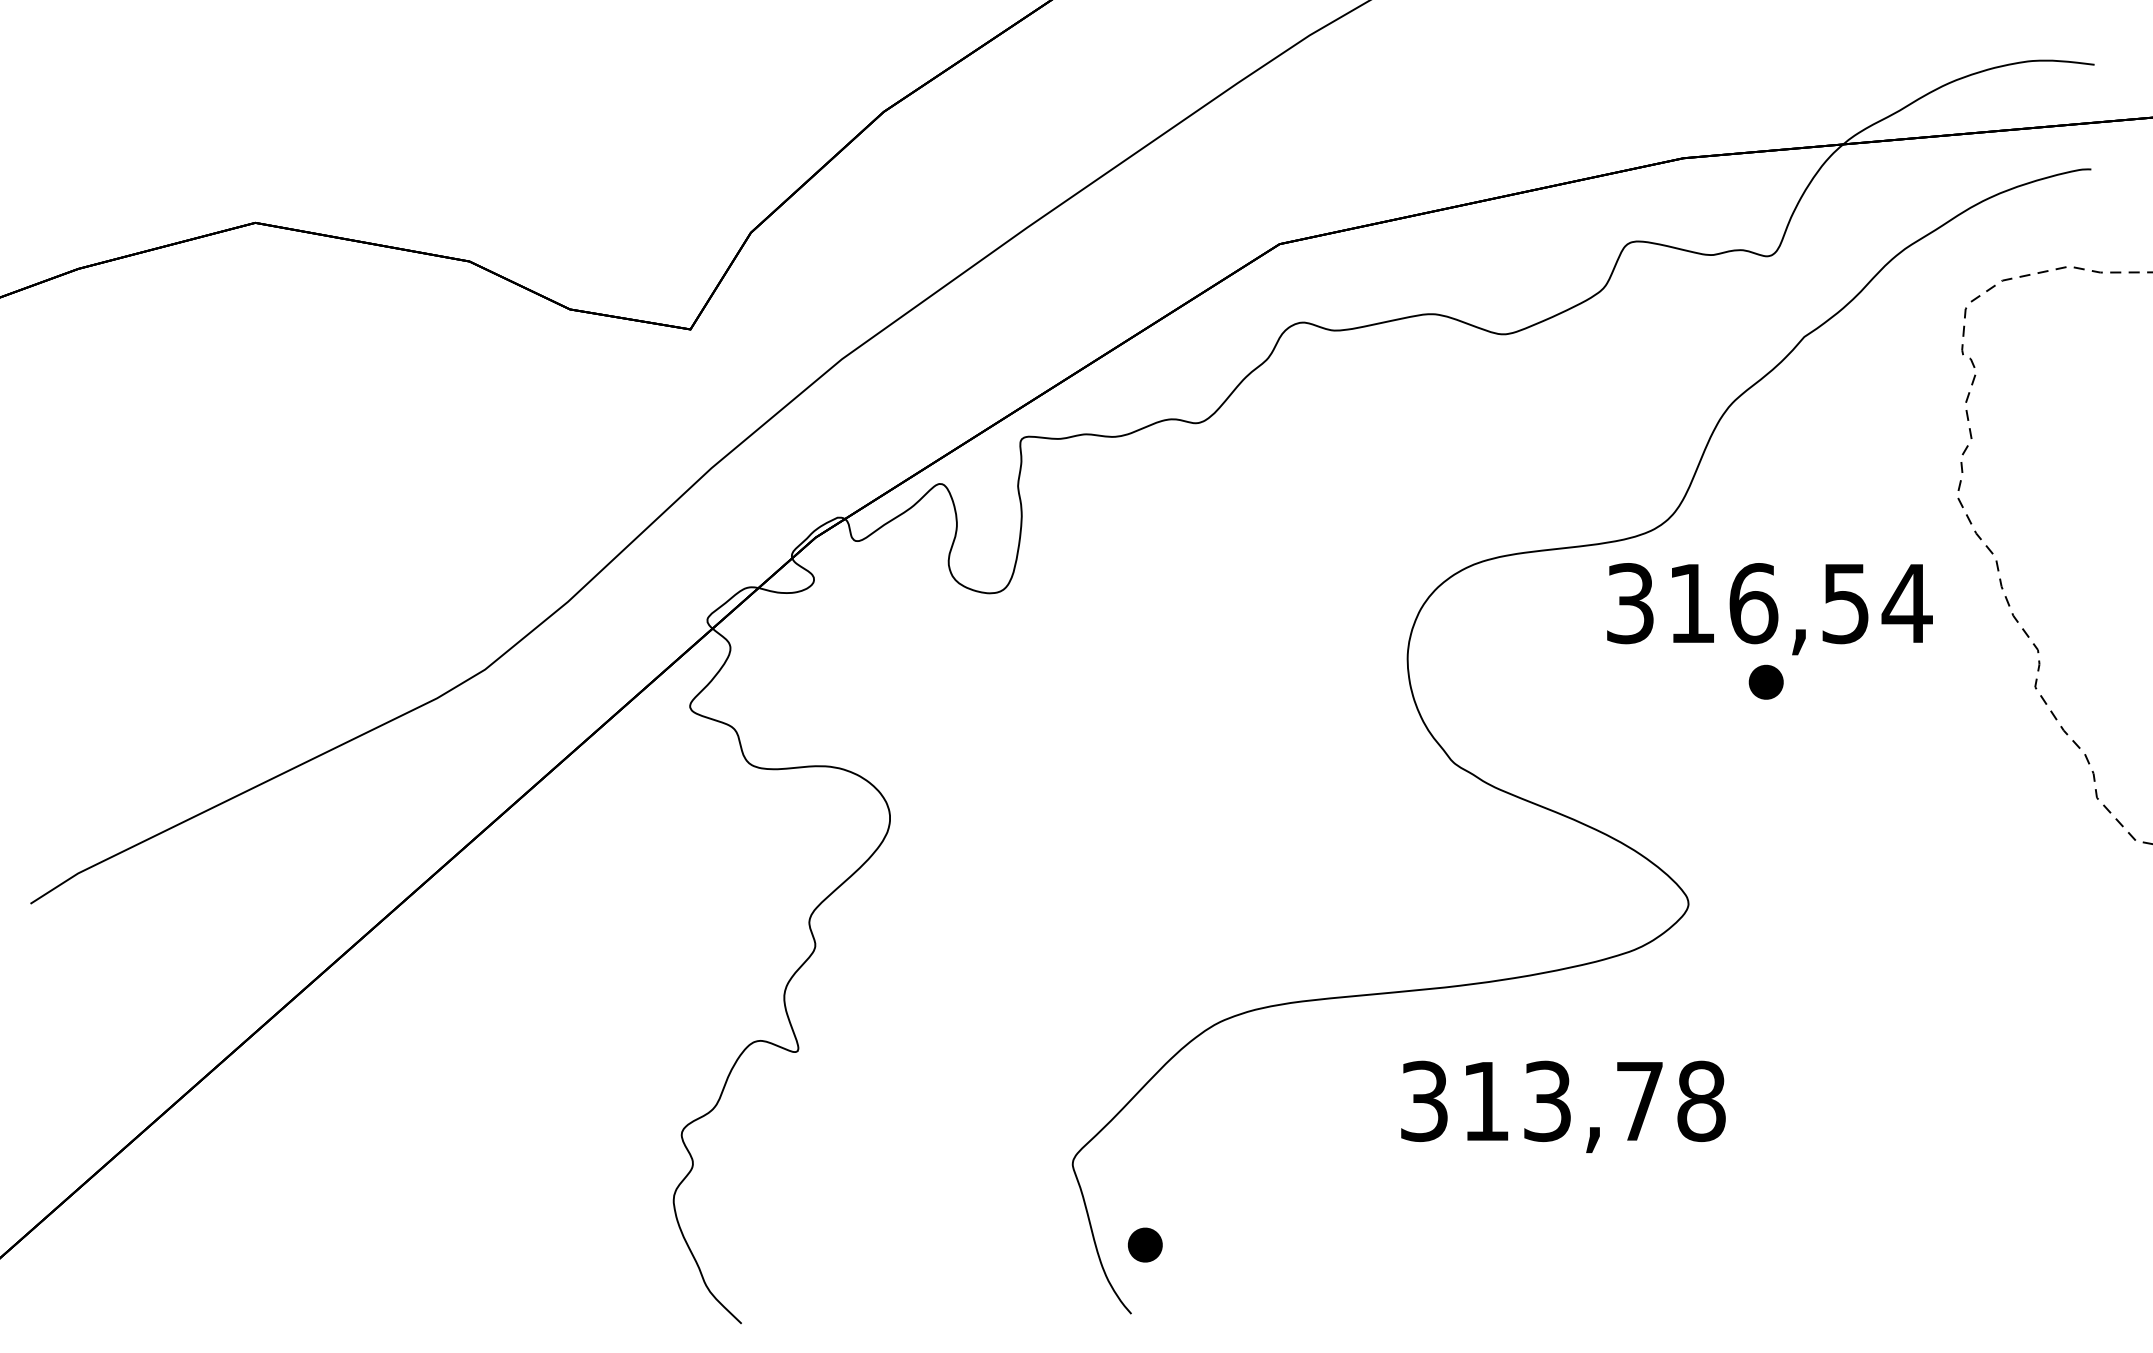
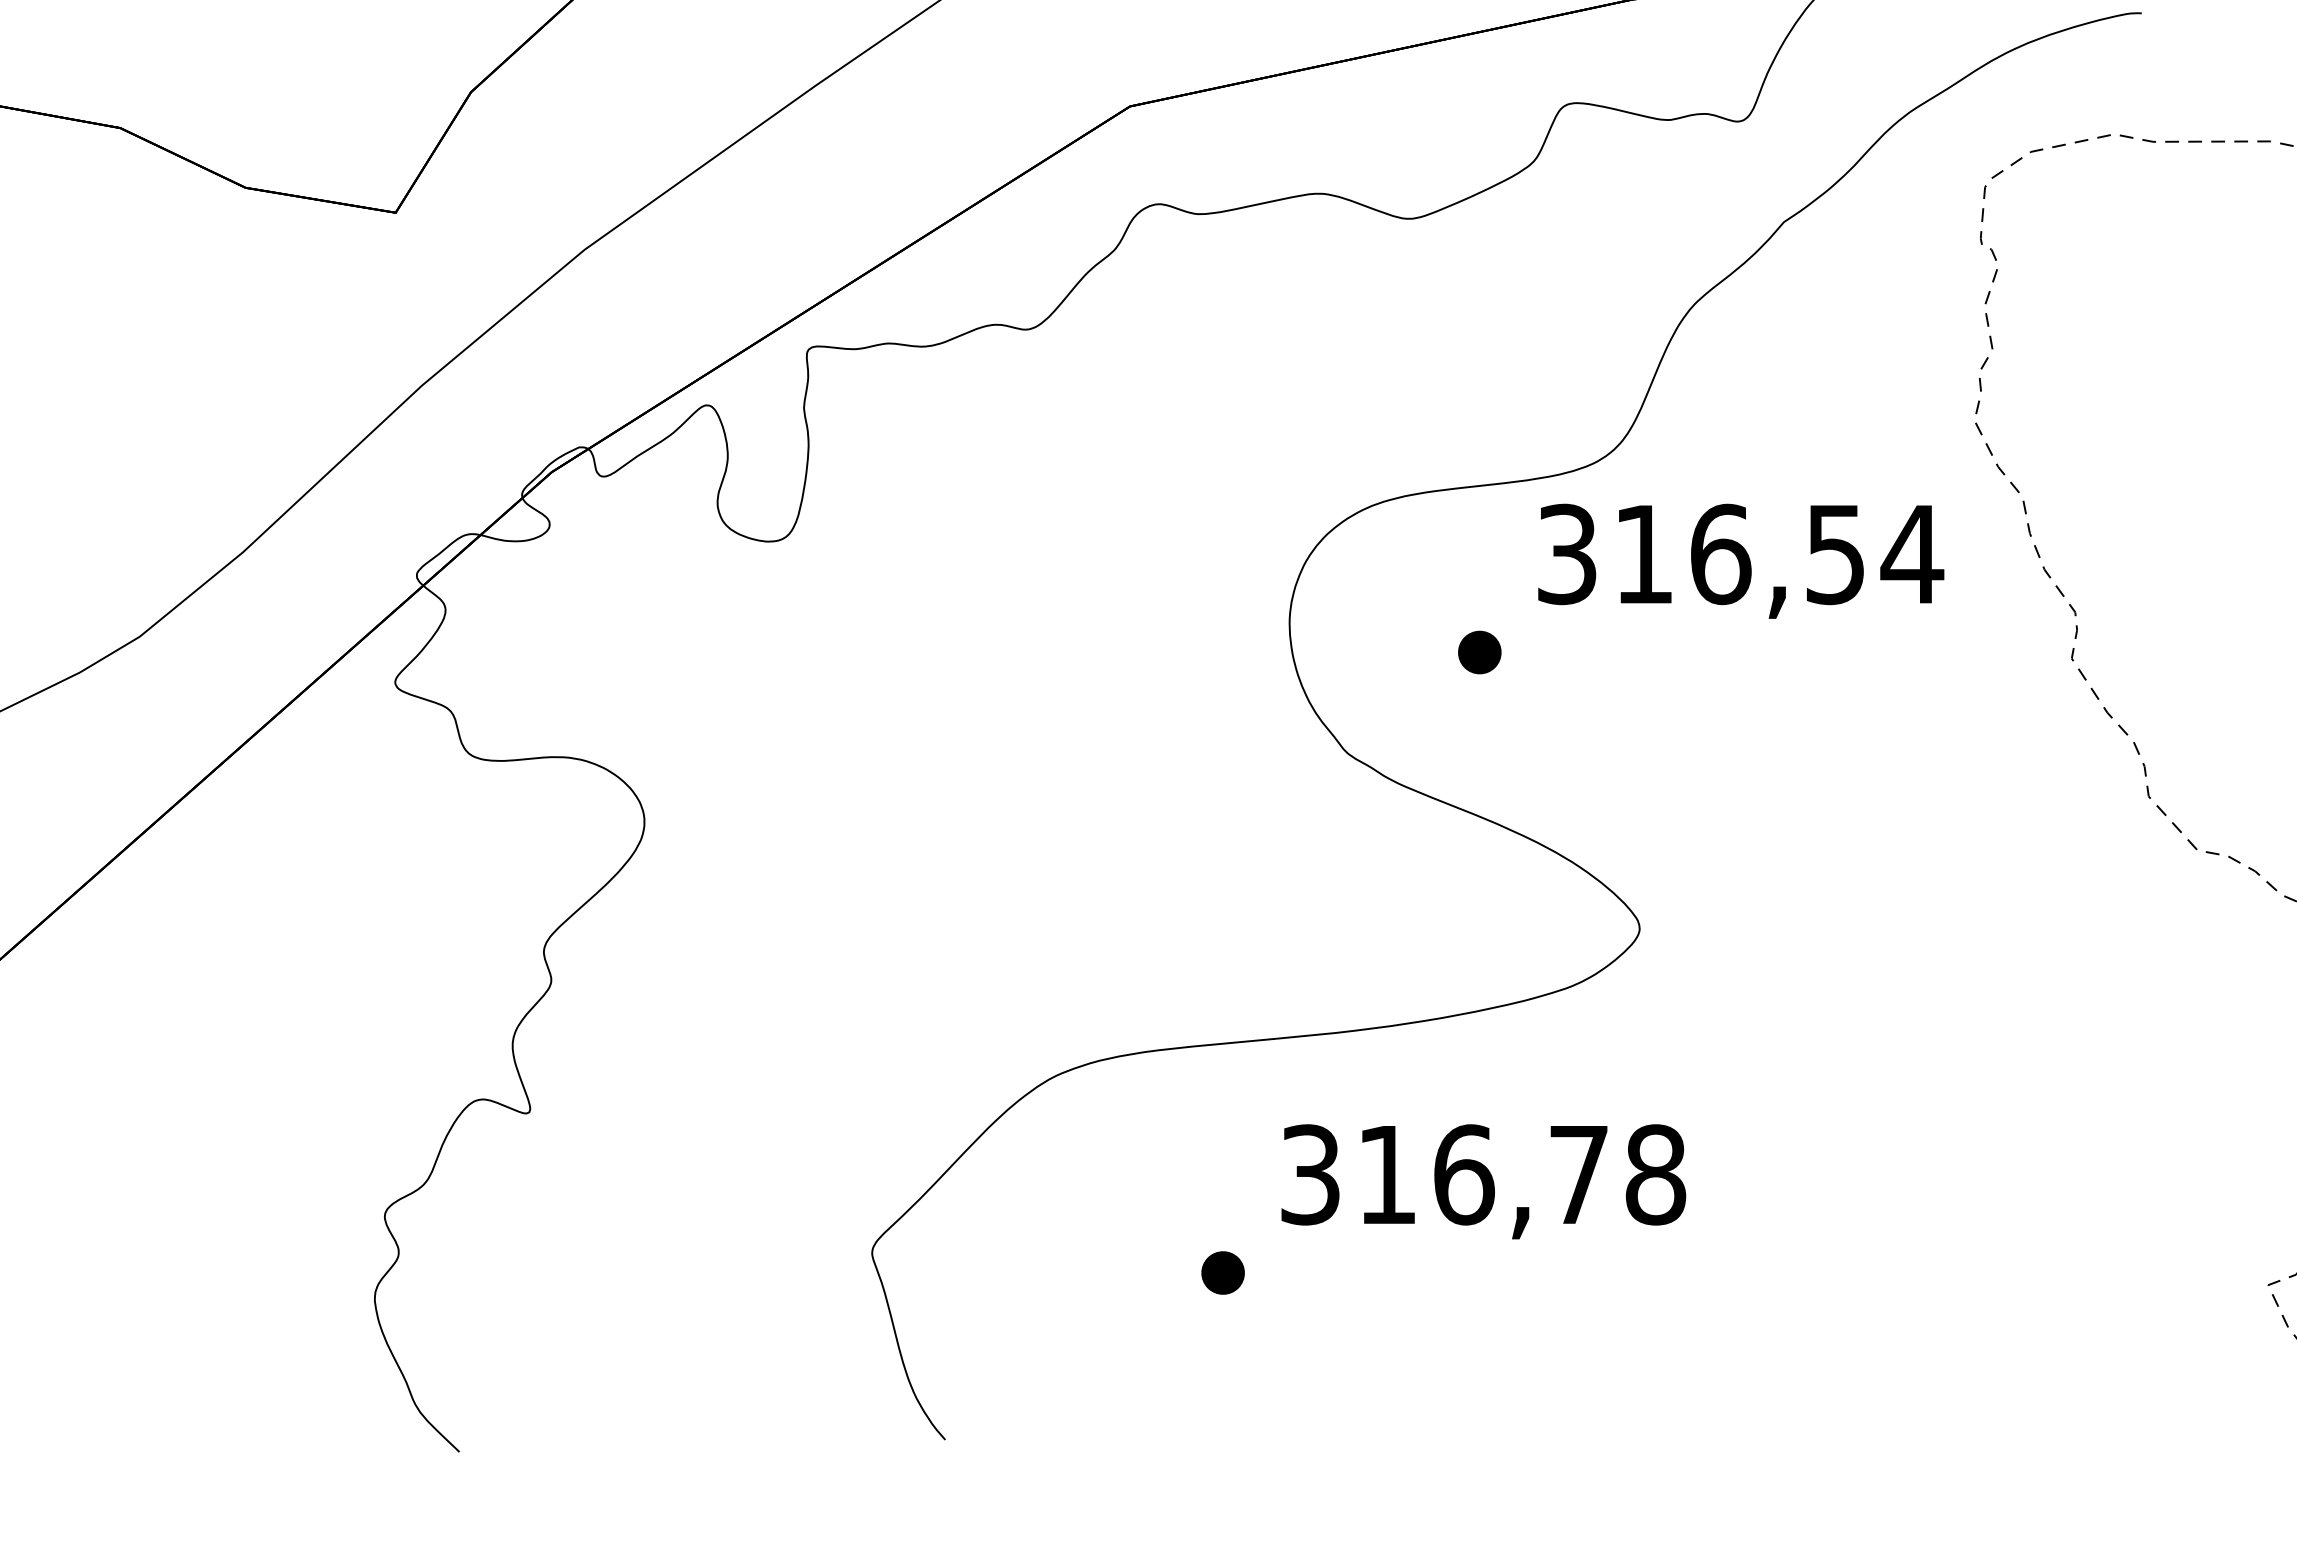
part: (1765, 681) -> (1478, 651), moved
text: (1547, 1101) -> (1463, 1175), 313,78 -> 316,78
part: (1145, 1244) -> (1223, 1272), moved

